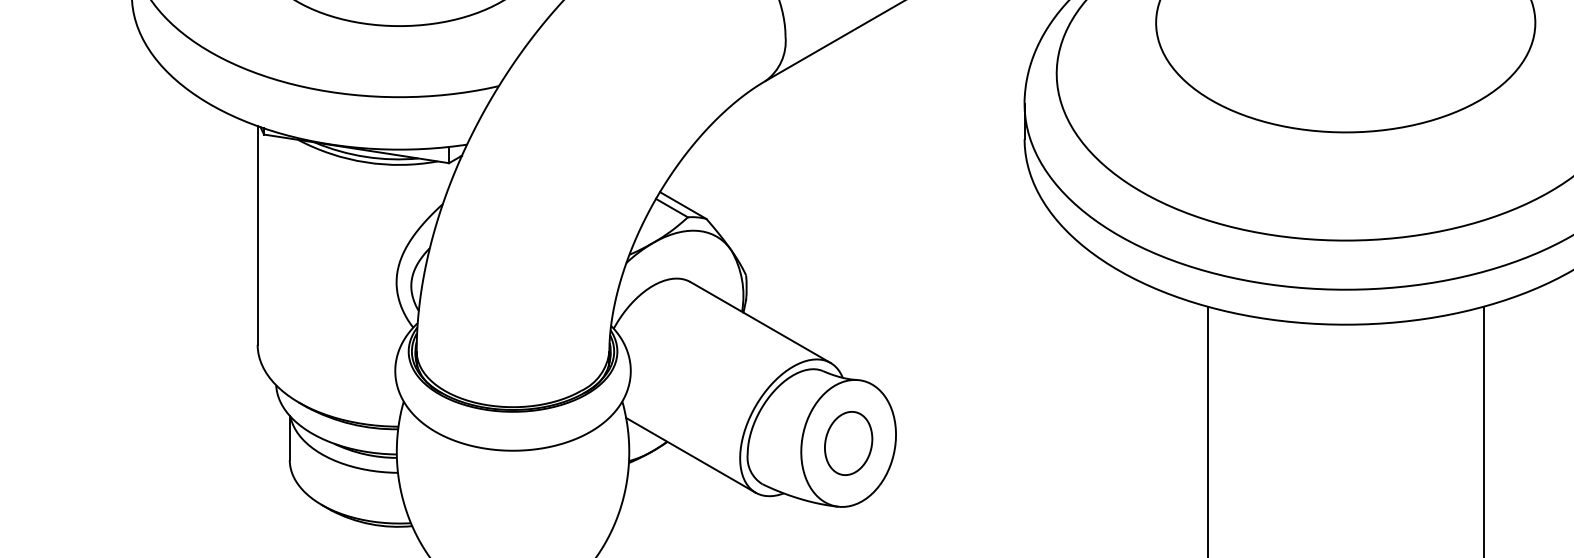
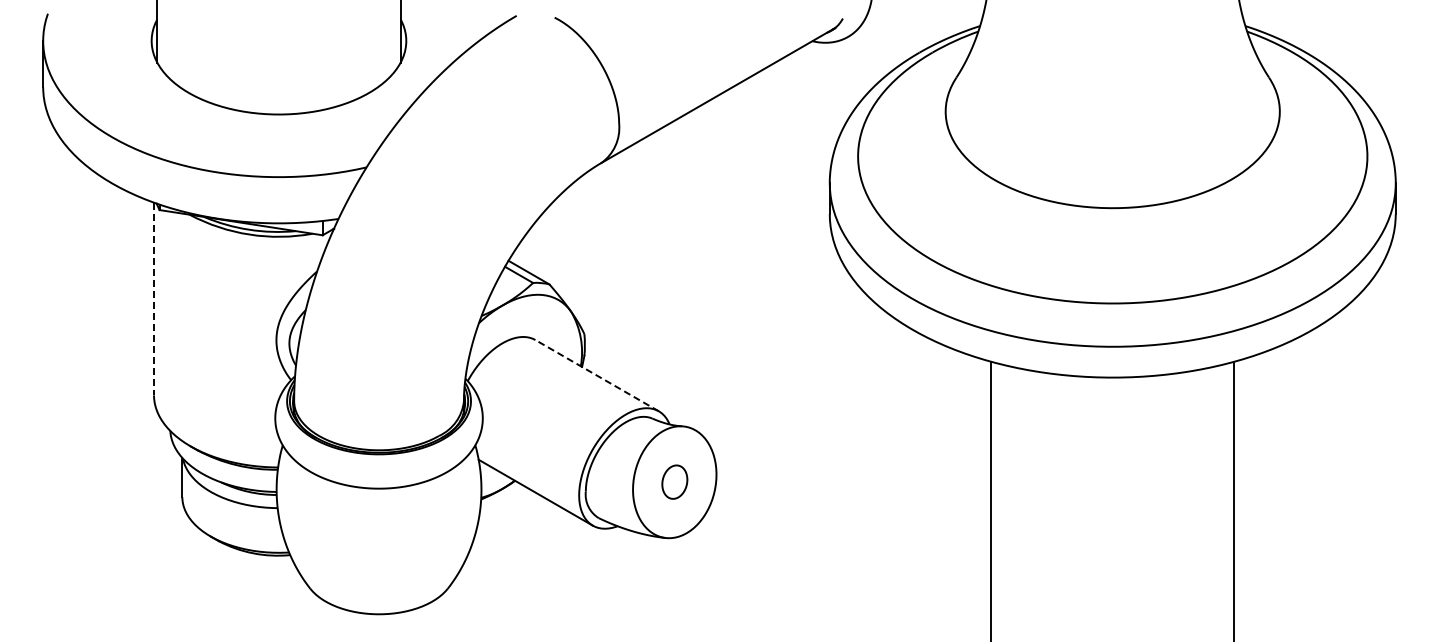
line: (258, 236) -> (154, 299), solid -> dashed
line: (759, 322) -> (596, 375), solid -> dashed
part: (848, 442) -> (674, 481), size x0.6

